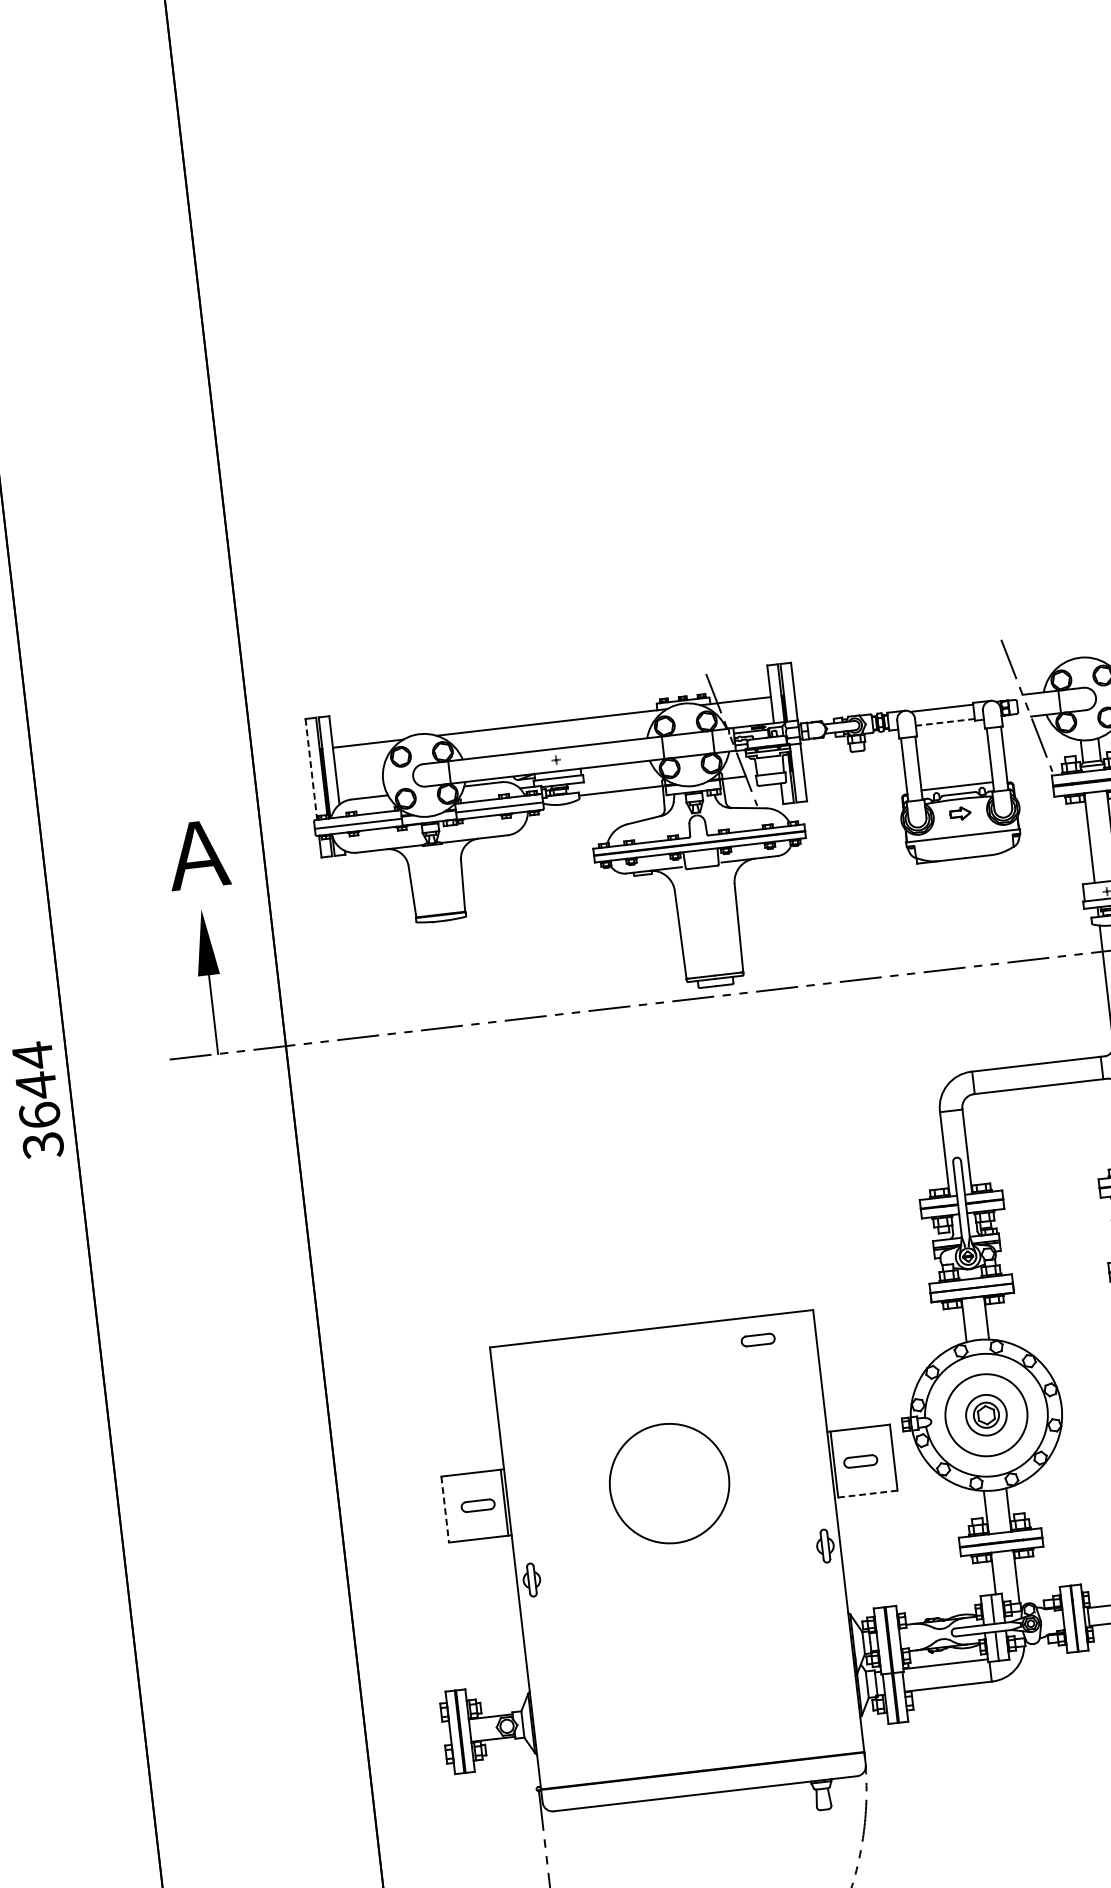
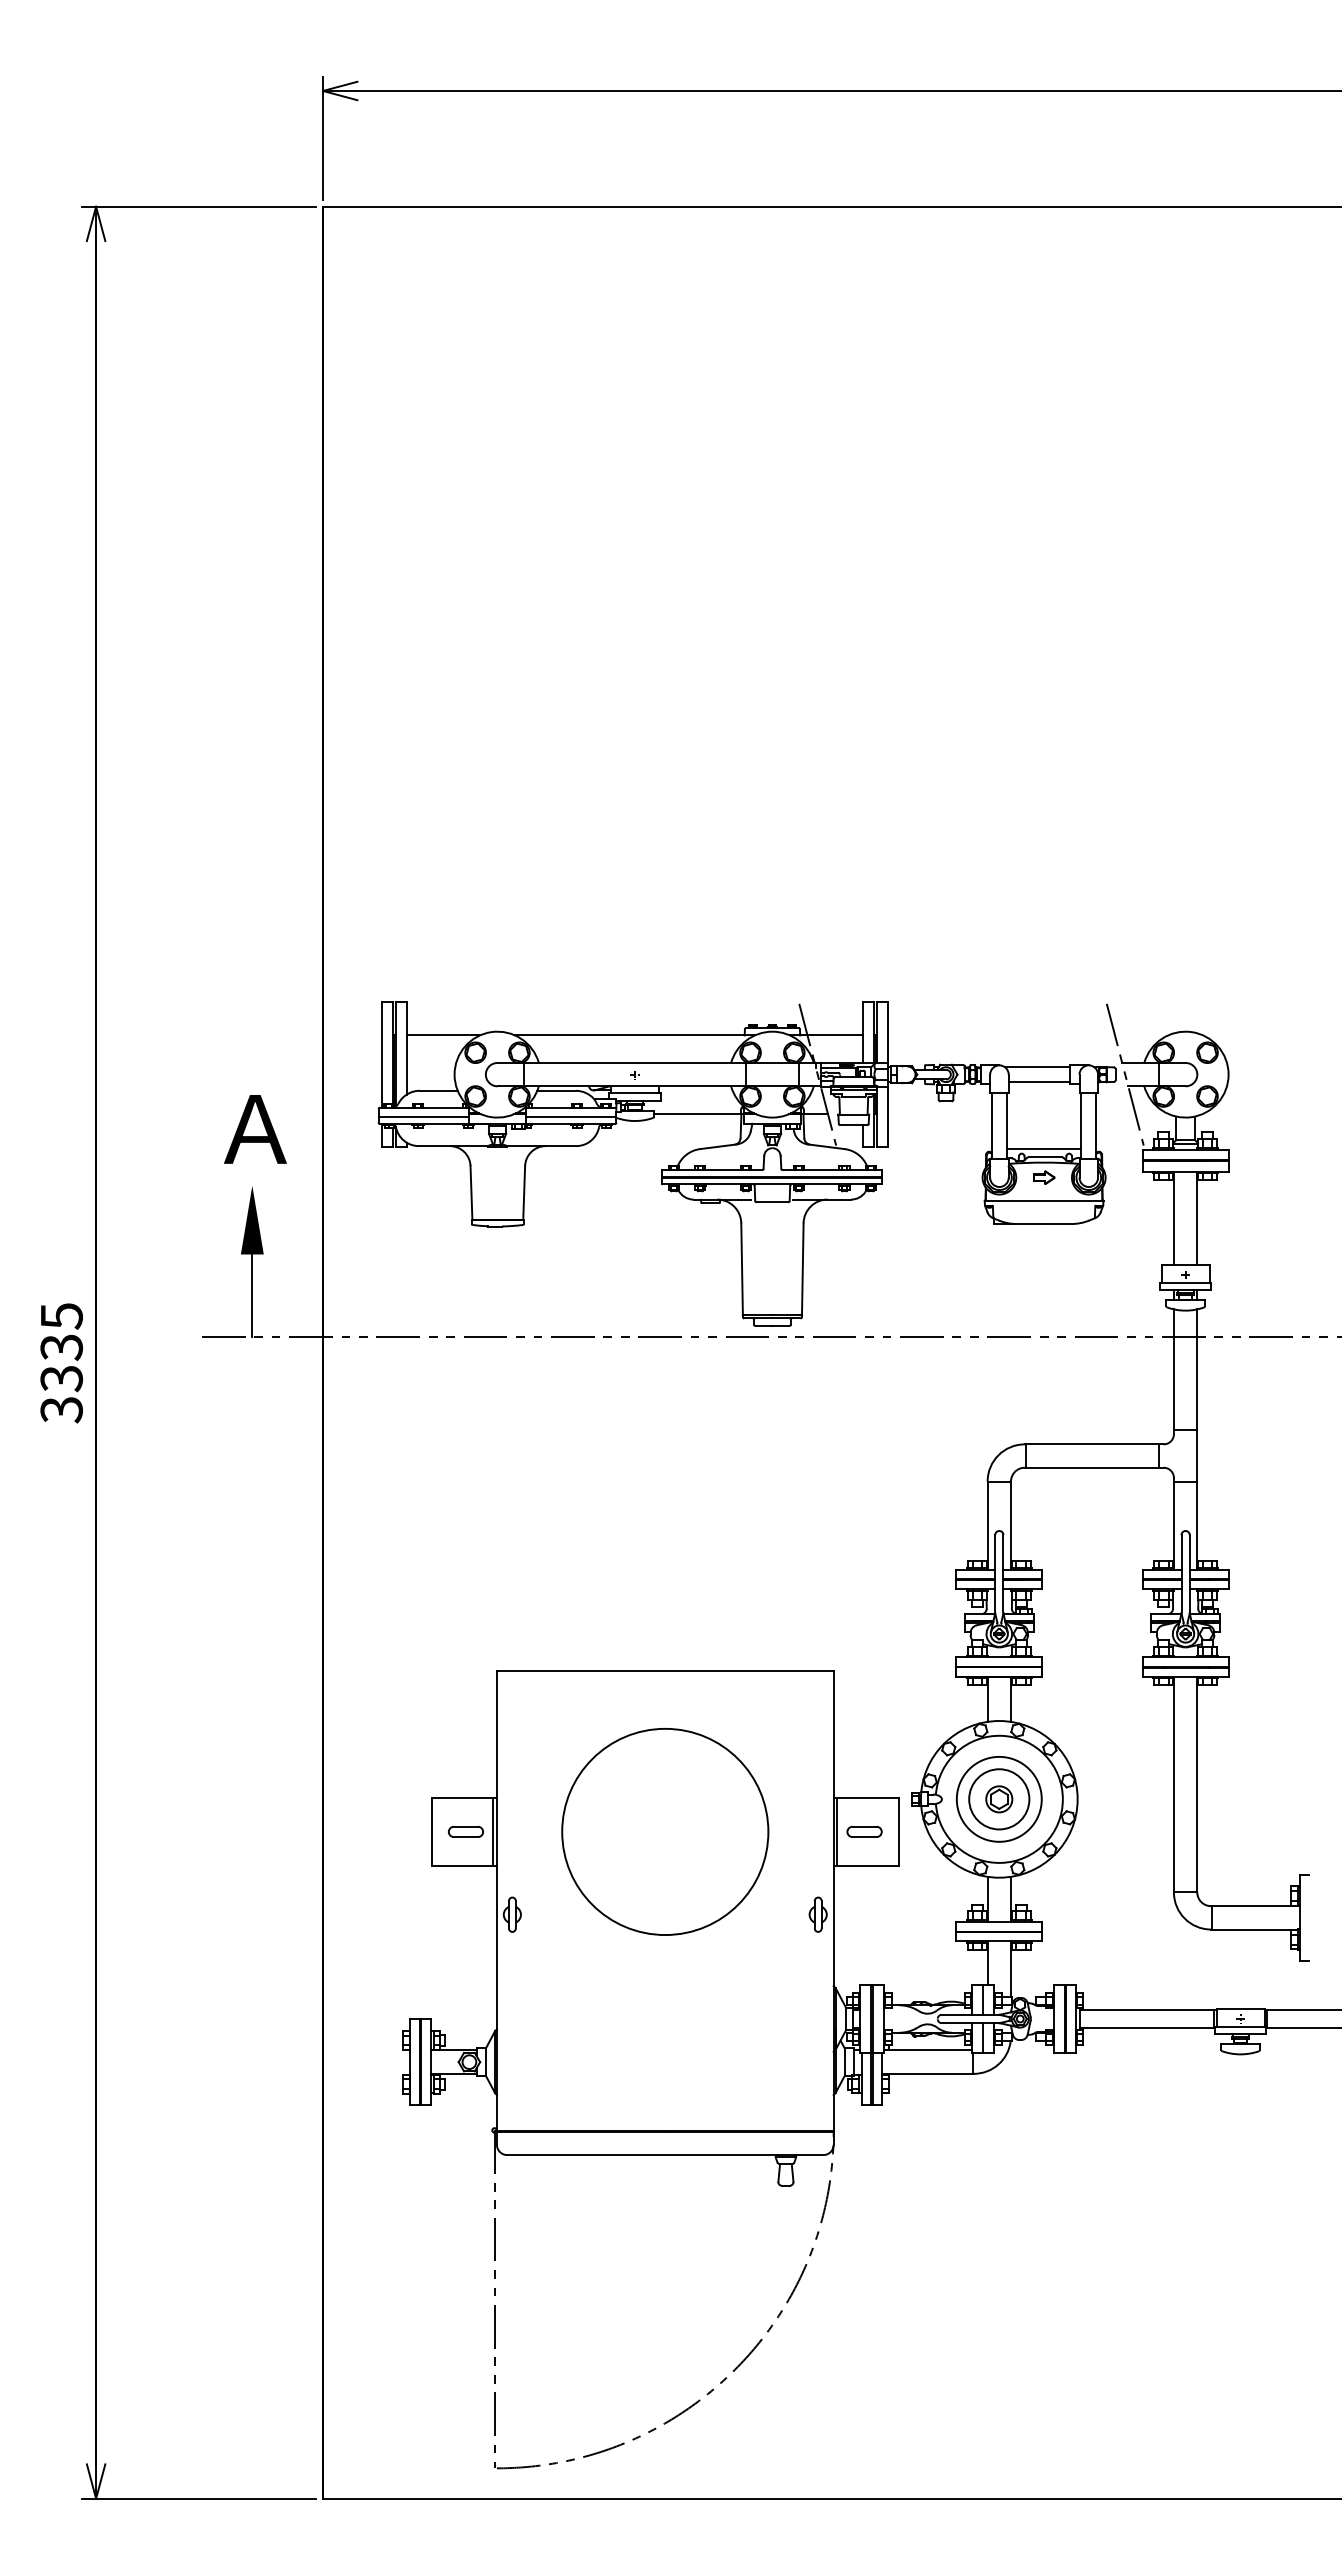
line: (945, 722) -> (1039, 1082), dashed -> solid
line: (311, 769) -> (382, 1055), dashed -> solid
text: (36, 1085) -> (61, 1347), 3644 -> 3335
part: (758, 1339) -> (773, 1694), removed
circle: (986, 1415) -> (999, 1799), size x1.43
circle: (669, 1483) -> (665, 1831), size x1.67
line: (866, 1494) -> (866, 1866), dashed -> solid
line: (445, 1510) -> (431, 1832), dashed -> solid

